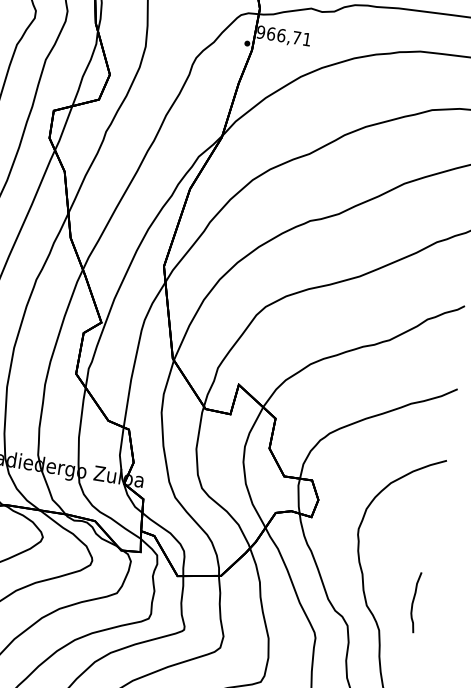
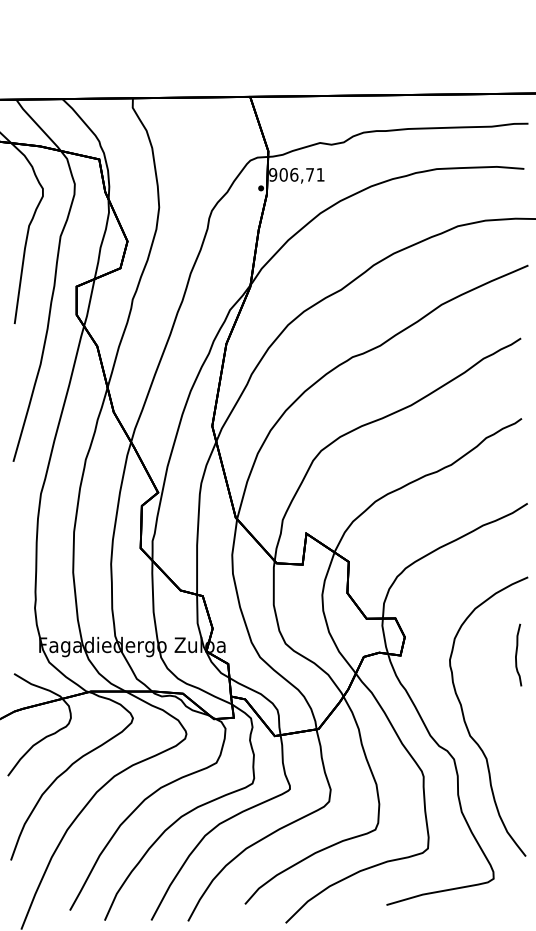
text: (271, 33) -> (283, 174), 966,71 -> 906,71
curve: (414, 601) -> (517, 654), moved

